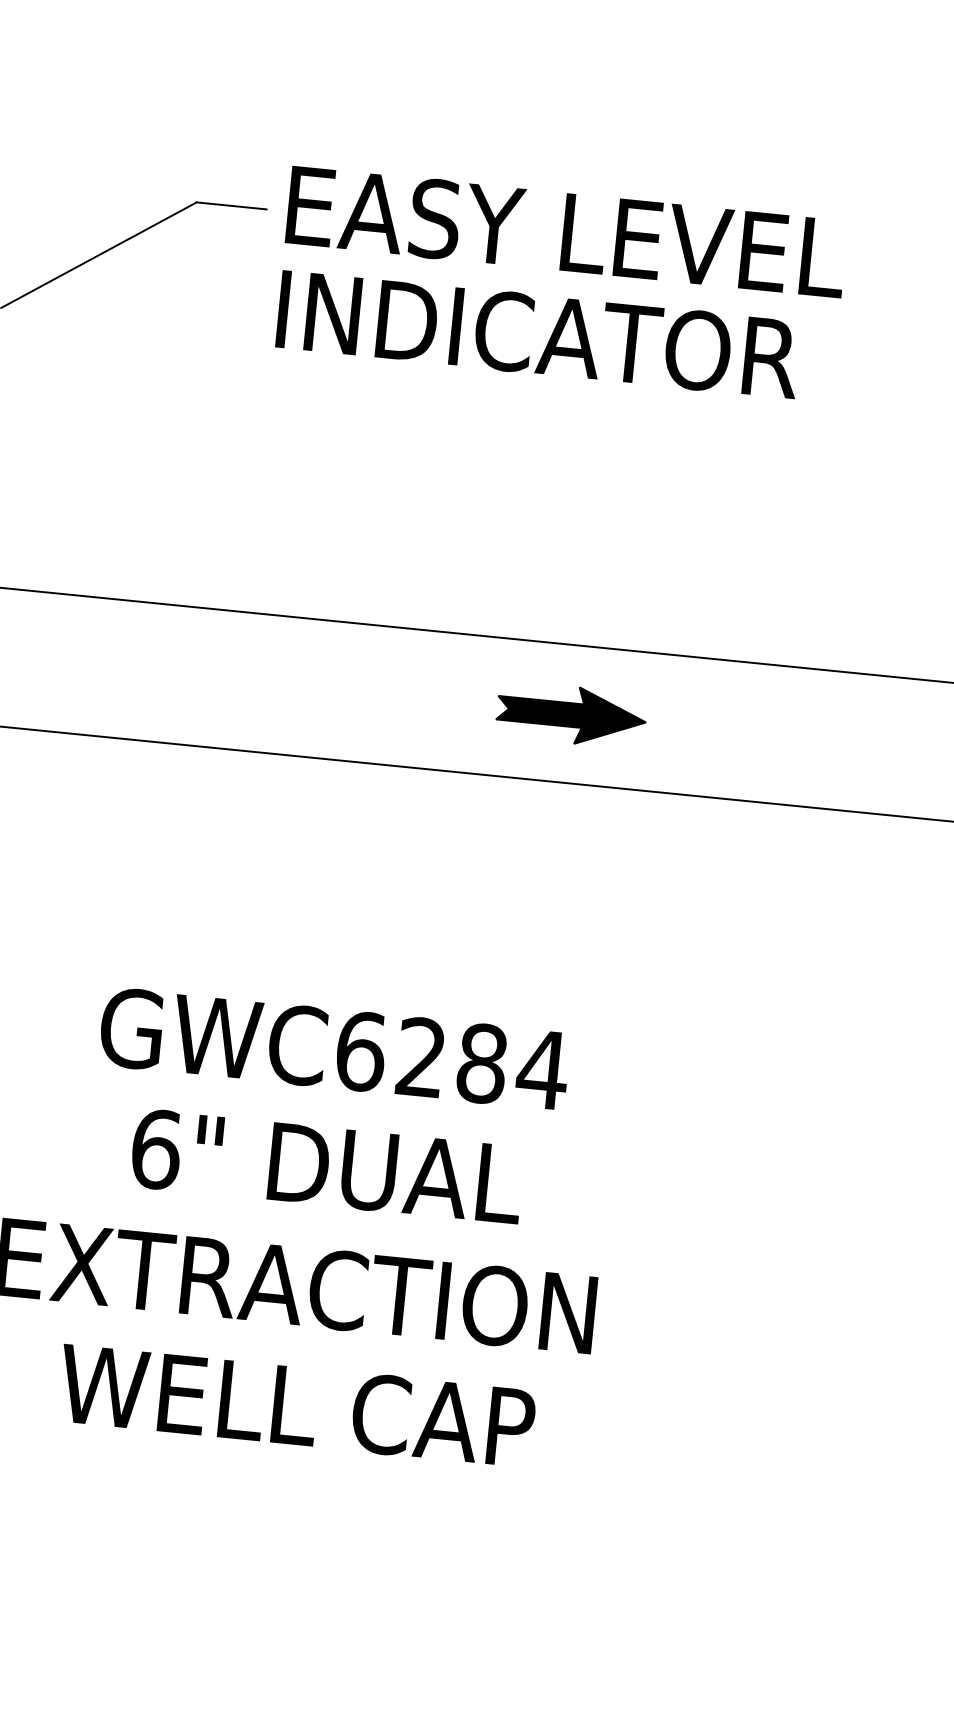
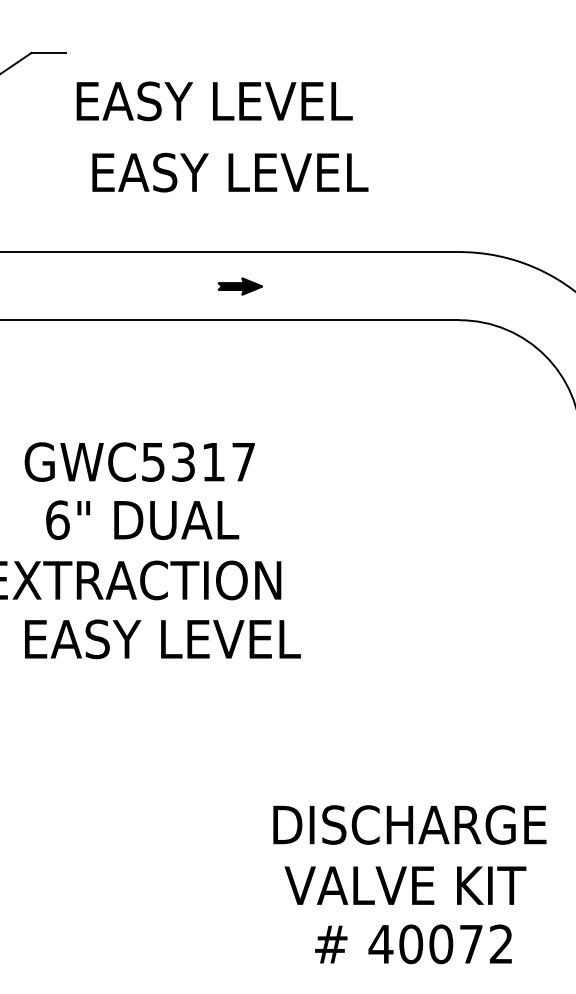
text: (566, 231) -> (230, 172), moved
text: (560, 337) -> (216, 101), INDICATOR -> EASY LEVEL
part: (571, 714) -> (240, 286), size x0.6
text: (451, 1059) -> (198, 461), GWC6284 -> GWC5317
text: (341, 1410) -> (161, 639), WELL CAP -> EASY LEVEL

